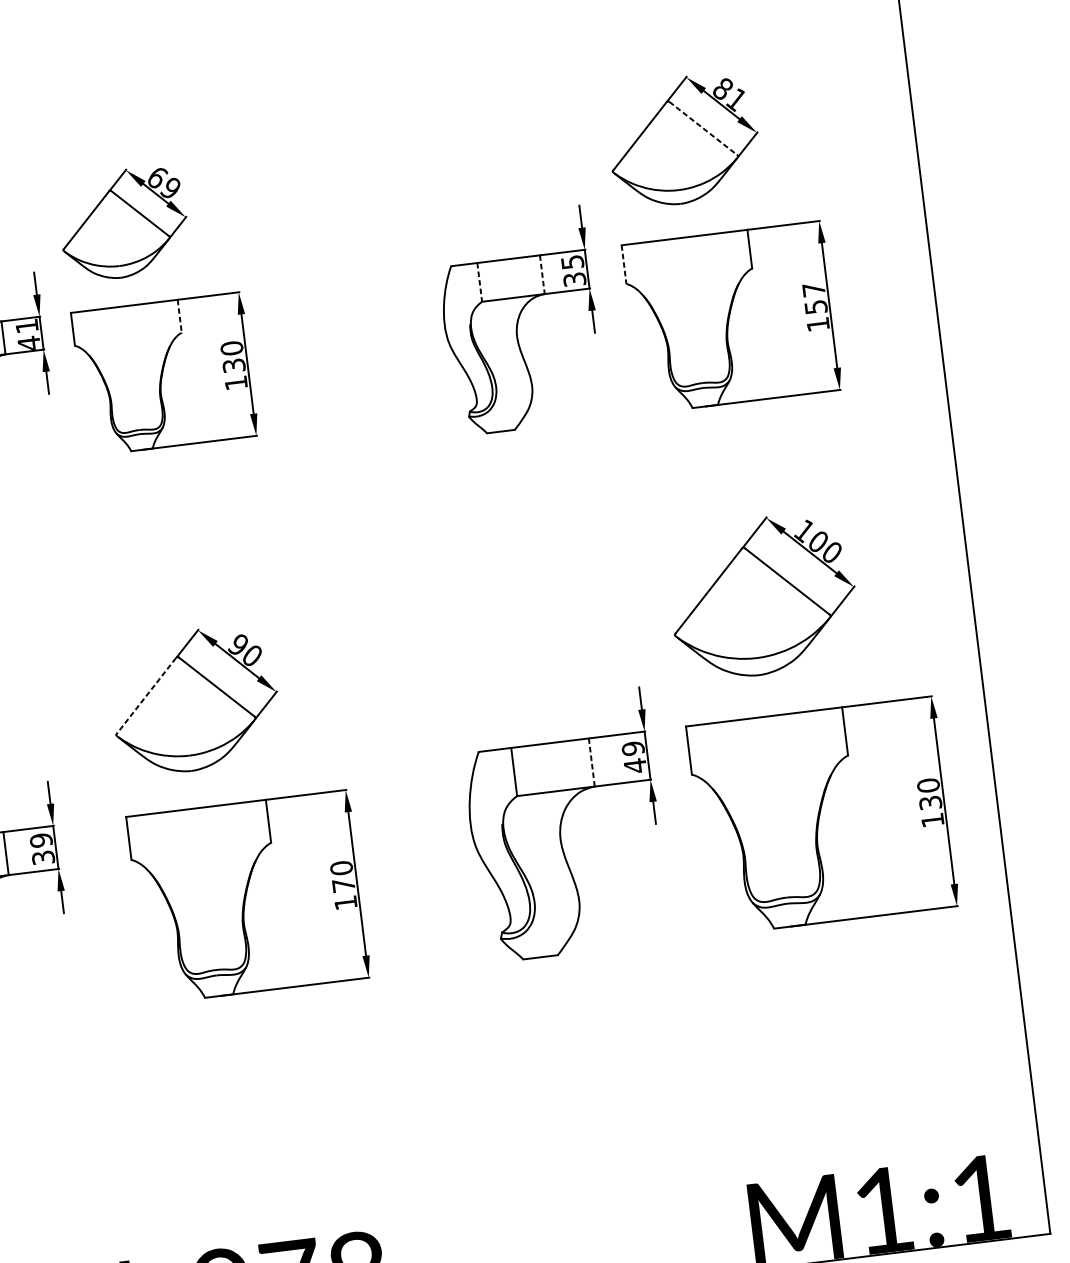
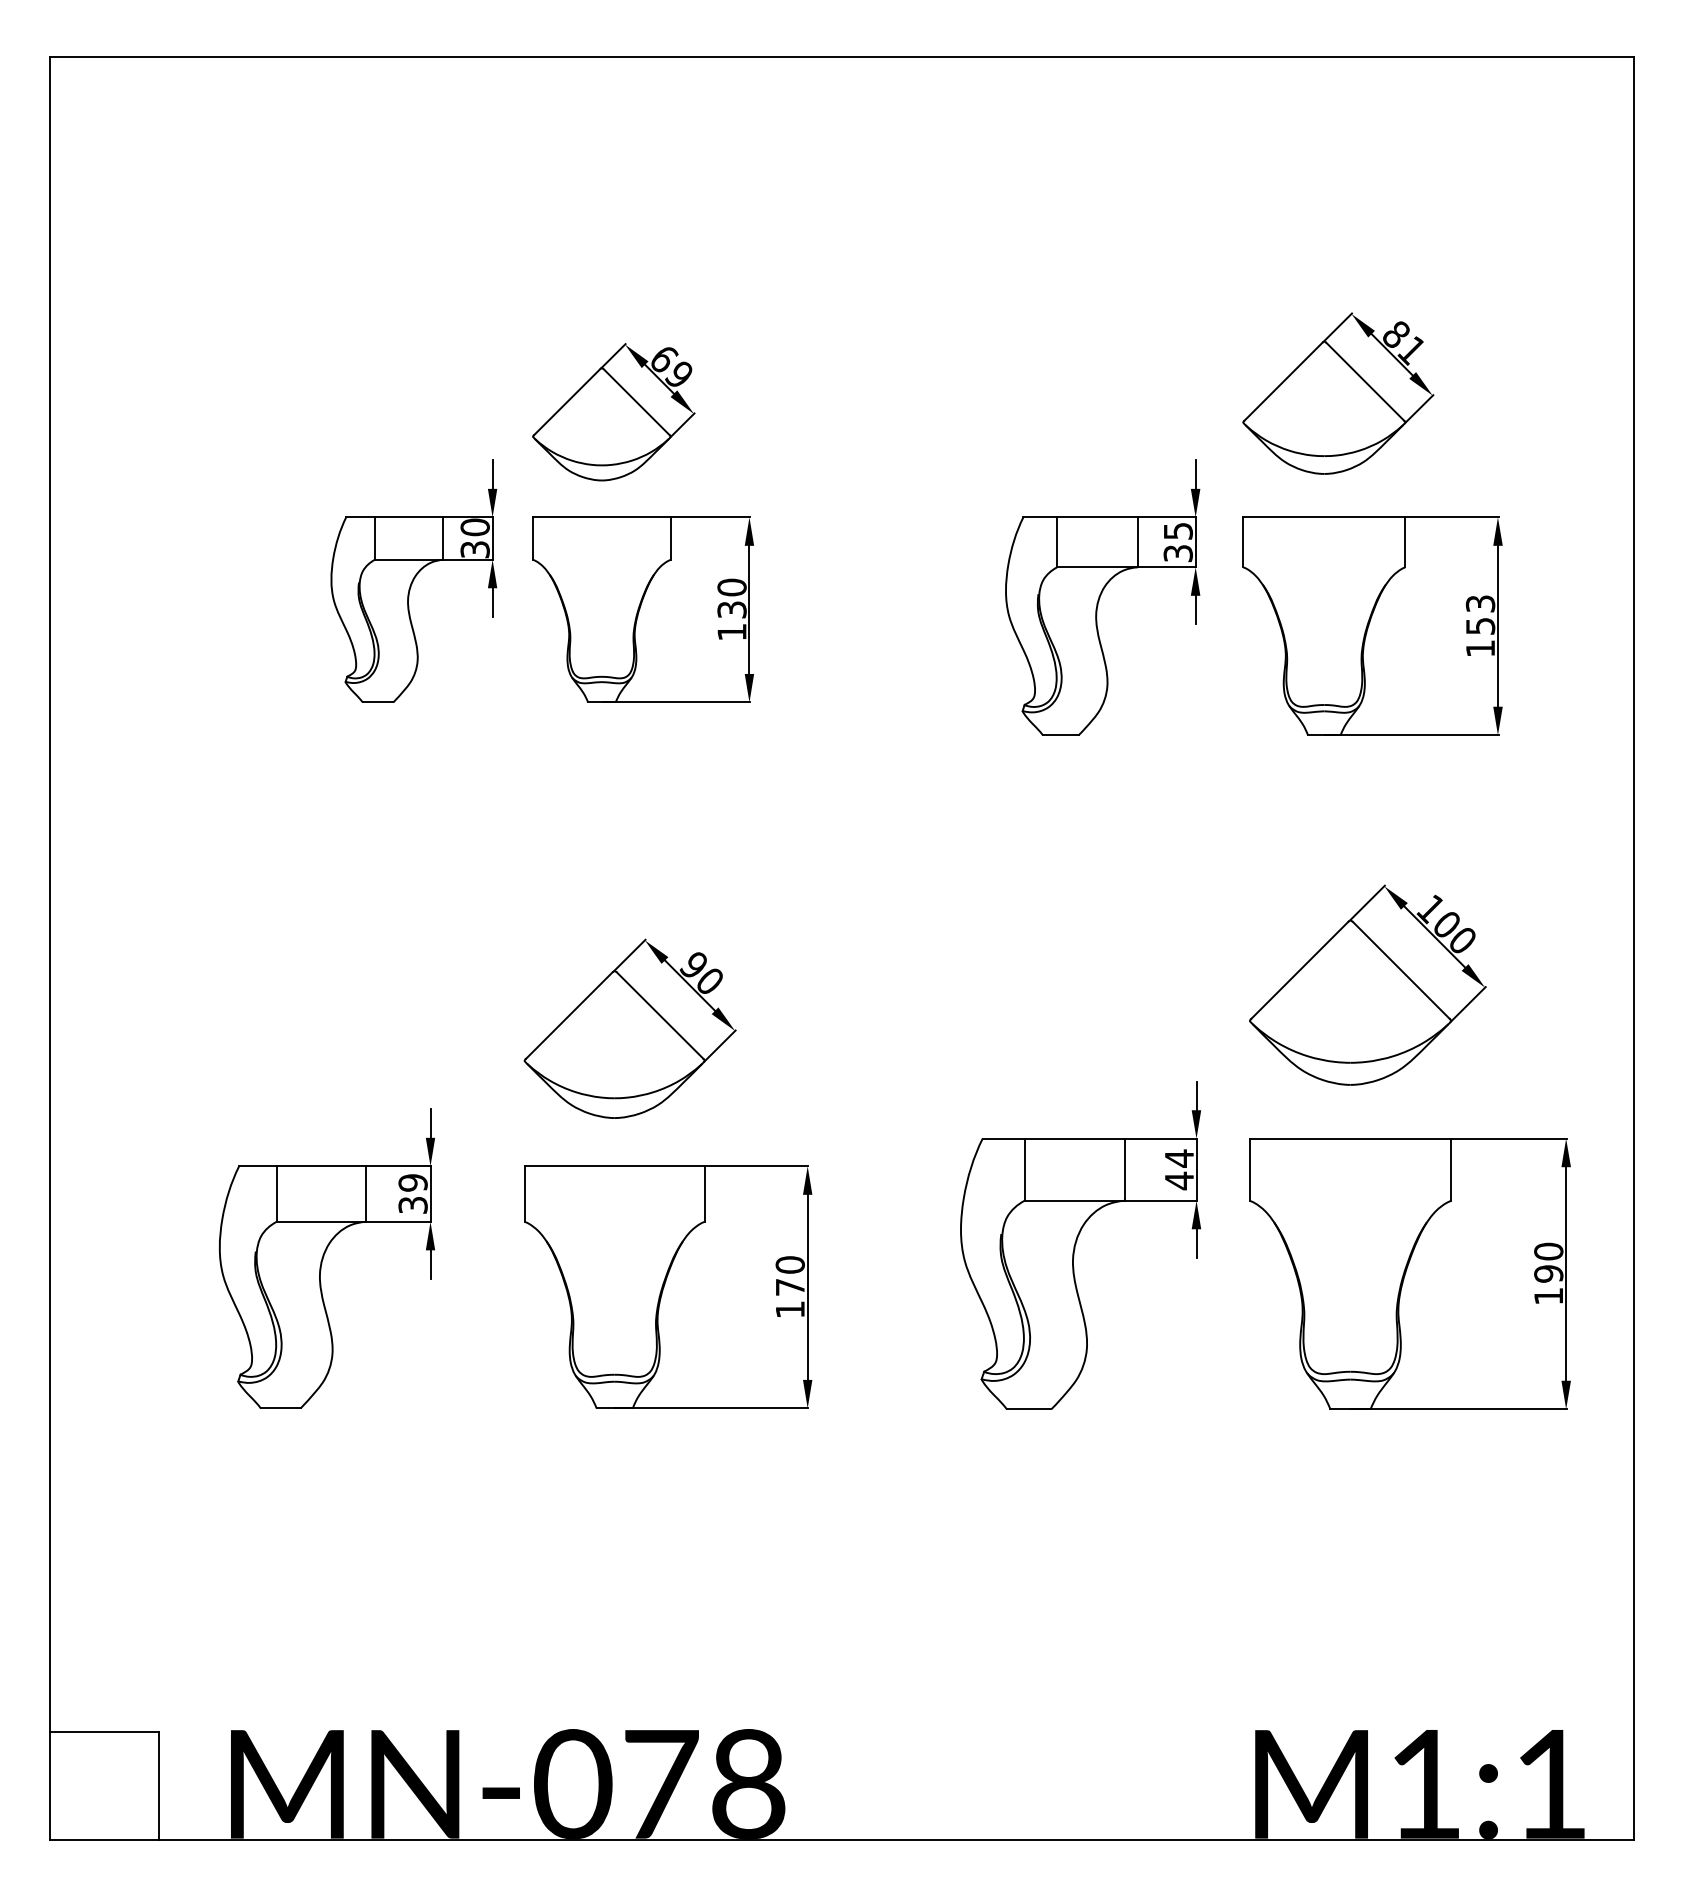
line: (703, 129) -> (1365, 382), dashed -> solid
line: (624, 264) -> (1243, 542), dashed -> solid
line: (542, 274) -> (1137, 542), dashed -> solid
line: (480, 282) -> (1057, 542), dashed -> solid
text: (813, 289) -> (1480, 603), 157 -> 153
line: (179, 317) -> (670, 539), dashed -> solid
text: (27, 334) -> (474, 538), 41 -> 30
line: (145, 695) -> (568, 1015), dashed -> solid
text: (633, 748) -> (1179, 1158), 49 -> 44
line: (591, 763) -> (1124, 1170), dashed -> solid
text: (930, 802) -> (1548, 1273), 130 -> 190

